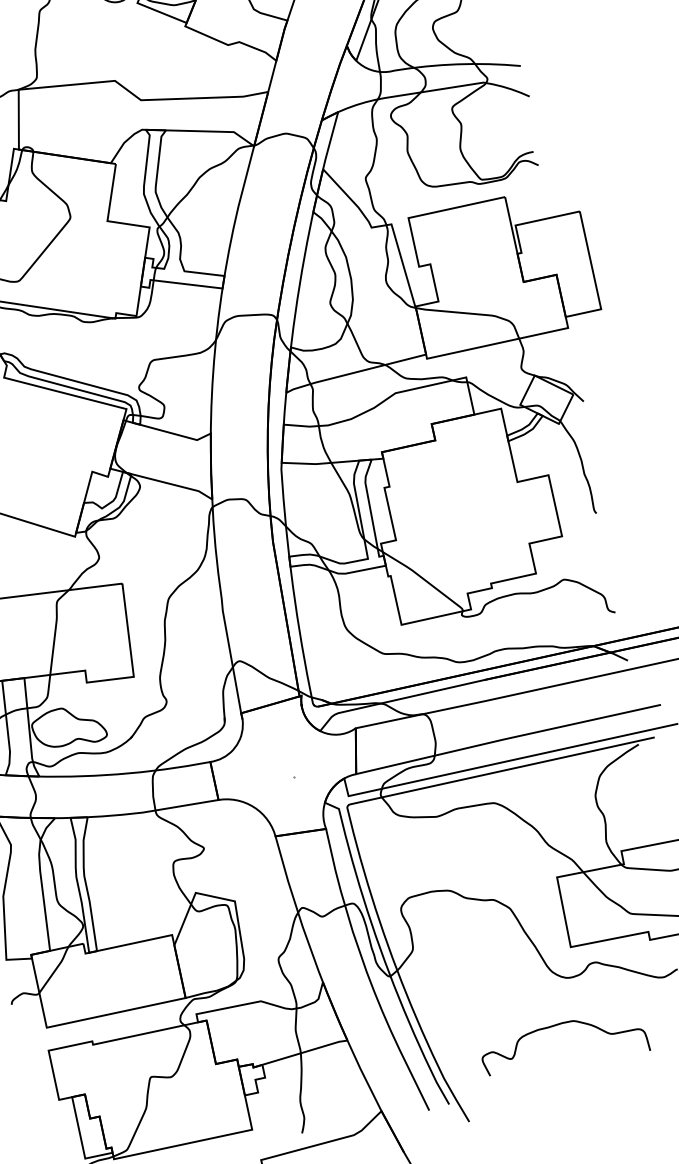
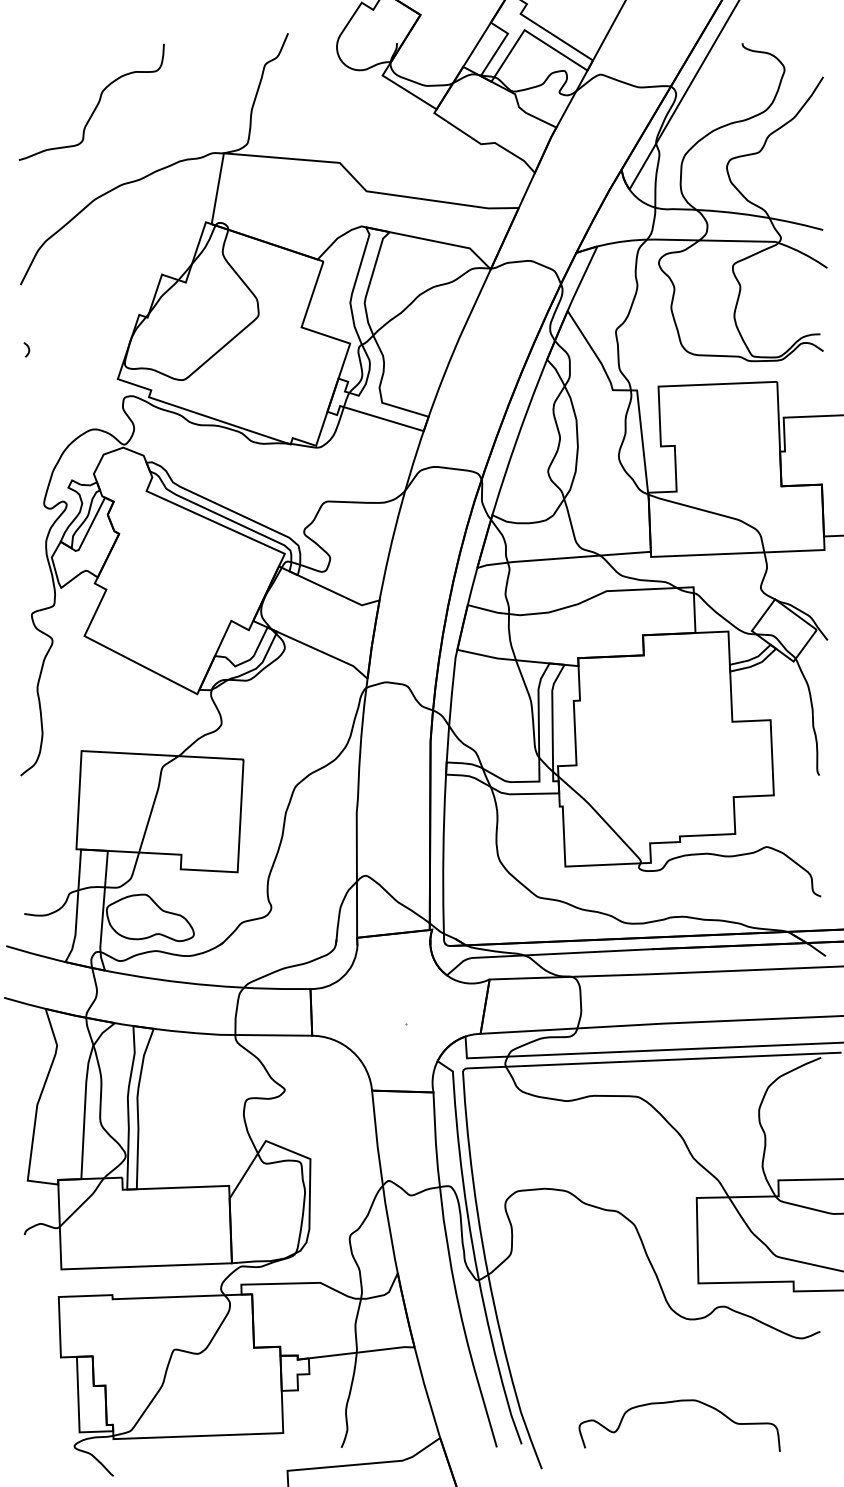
curve: (558, 1025) -> (676, 1402), moved

